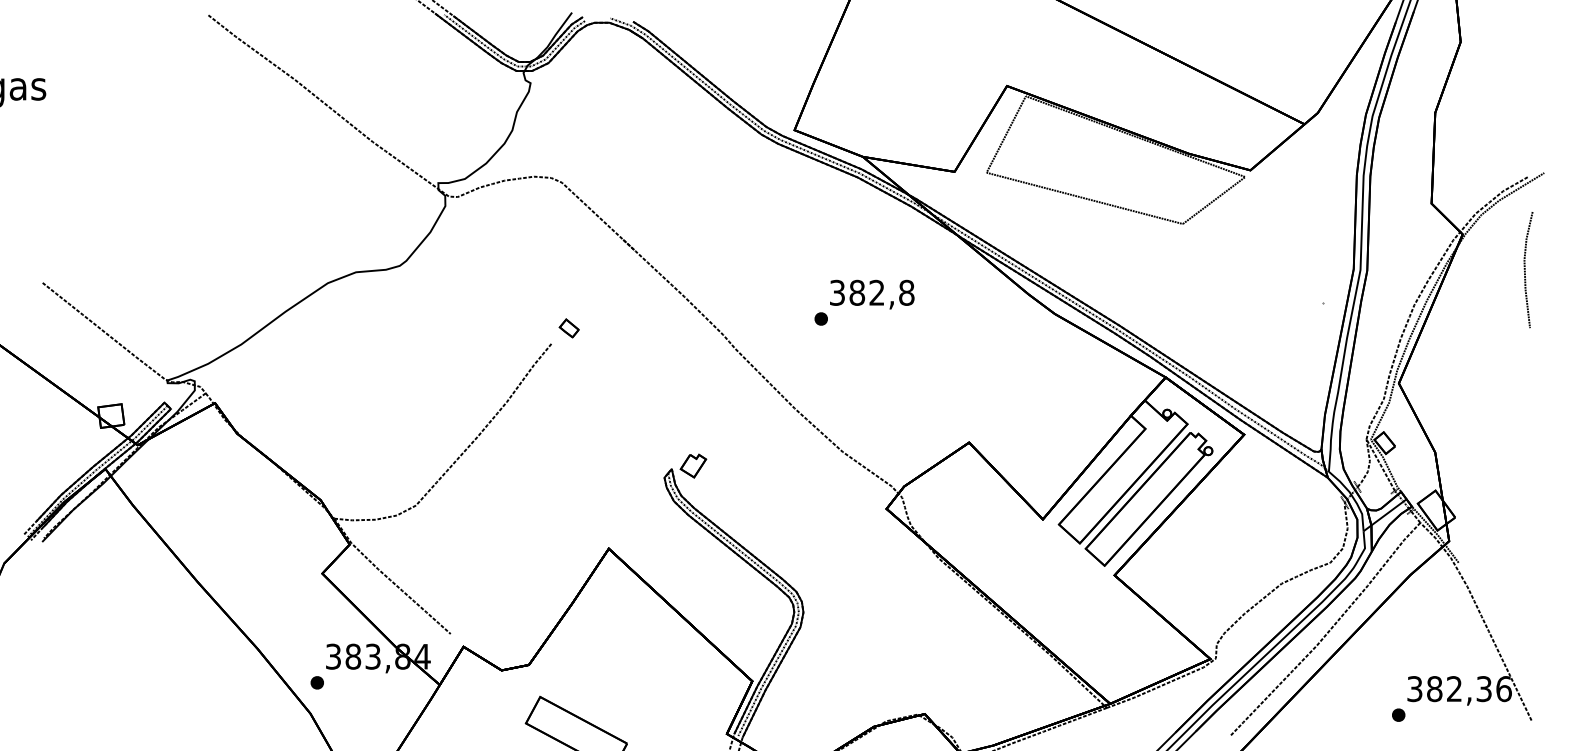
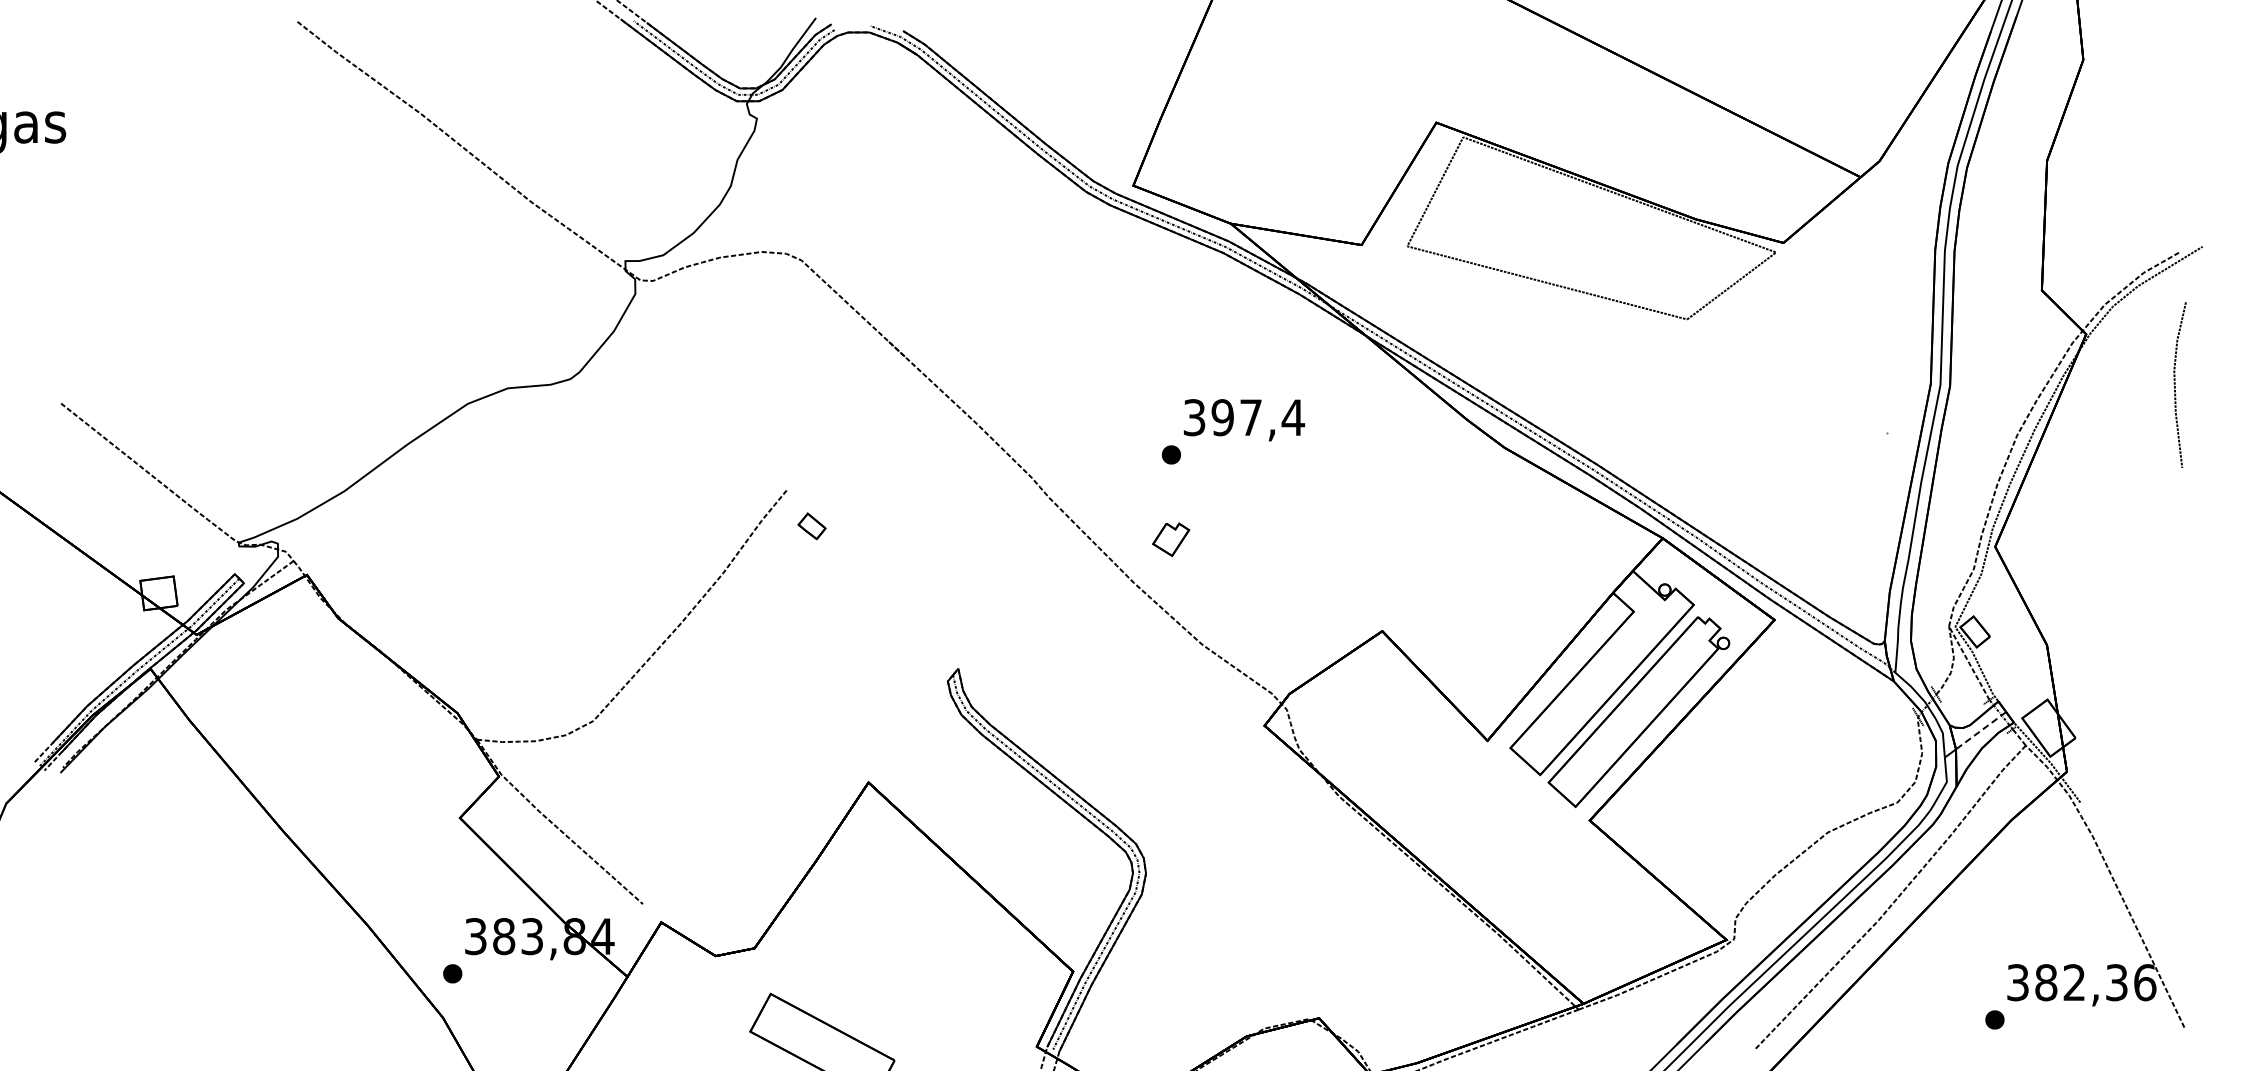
text: (882, 292) -> (1258, 417), 382,8 -> 397,4
part: (568, 328) -> (811, 526), moved
part: (693, 465) -> (1171, 539), moved
line: (1388, 512) -> (1980, 731), solid -> dashed

